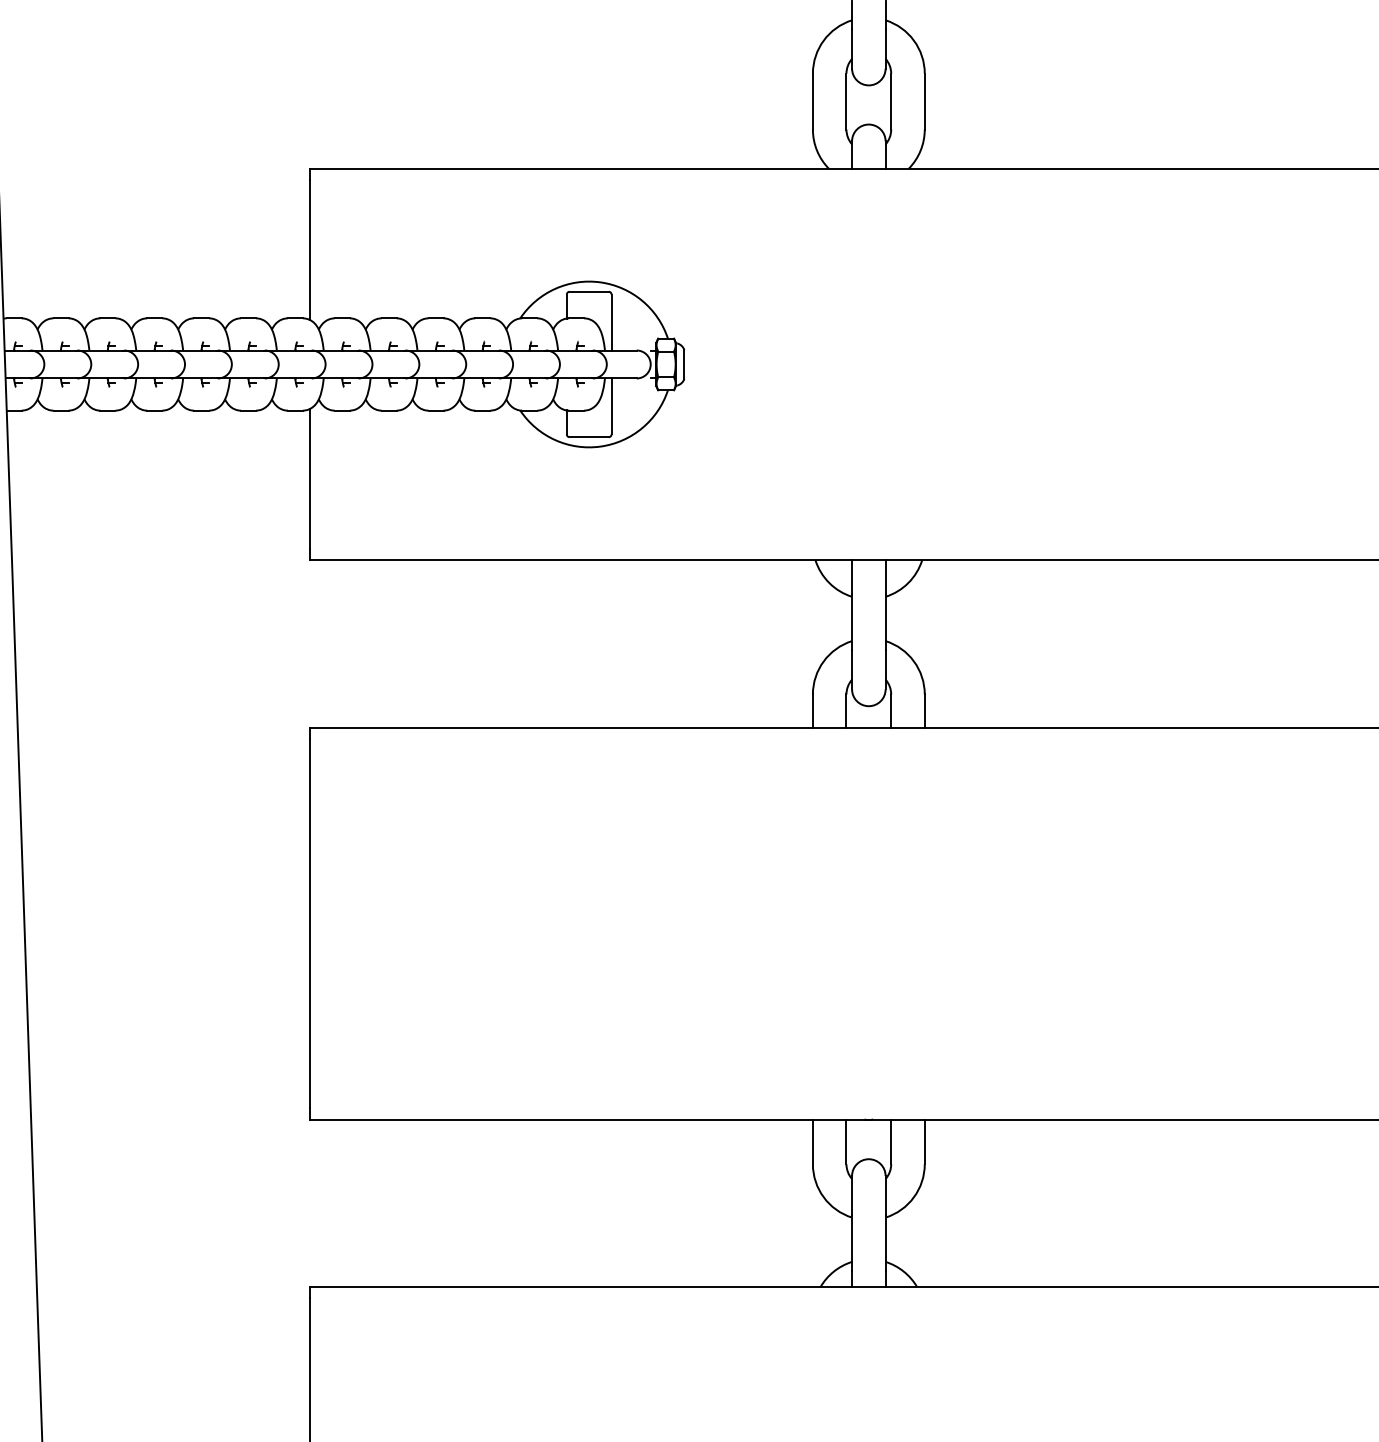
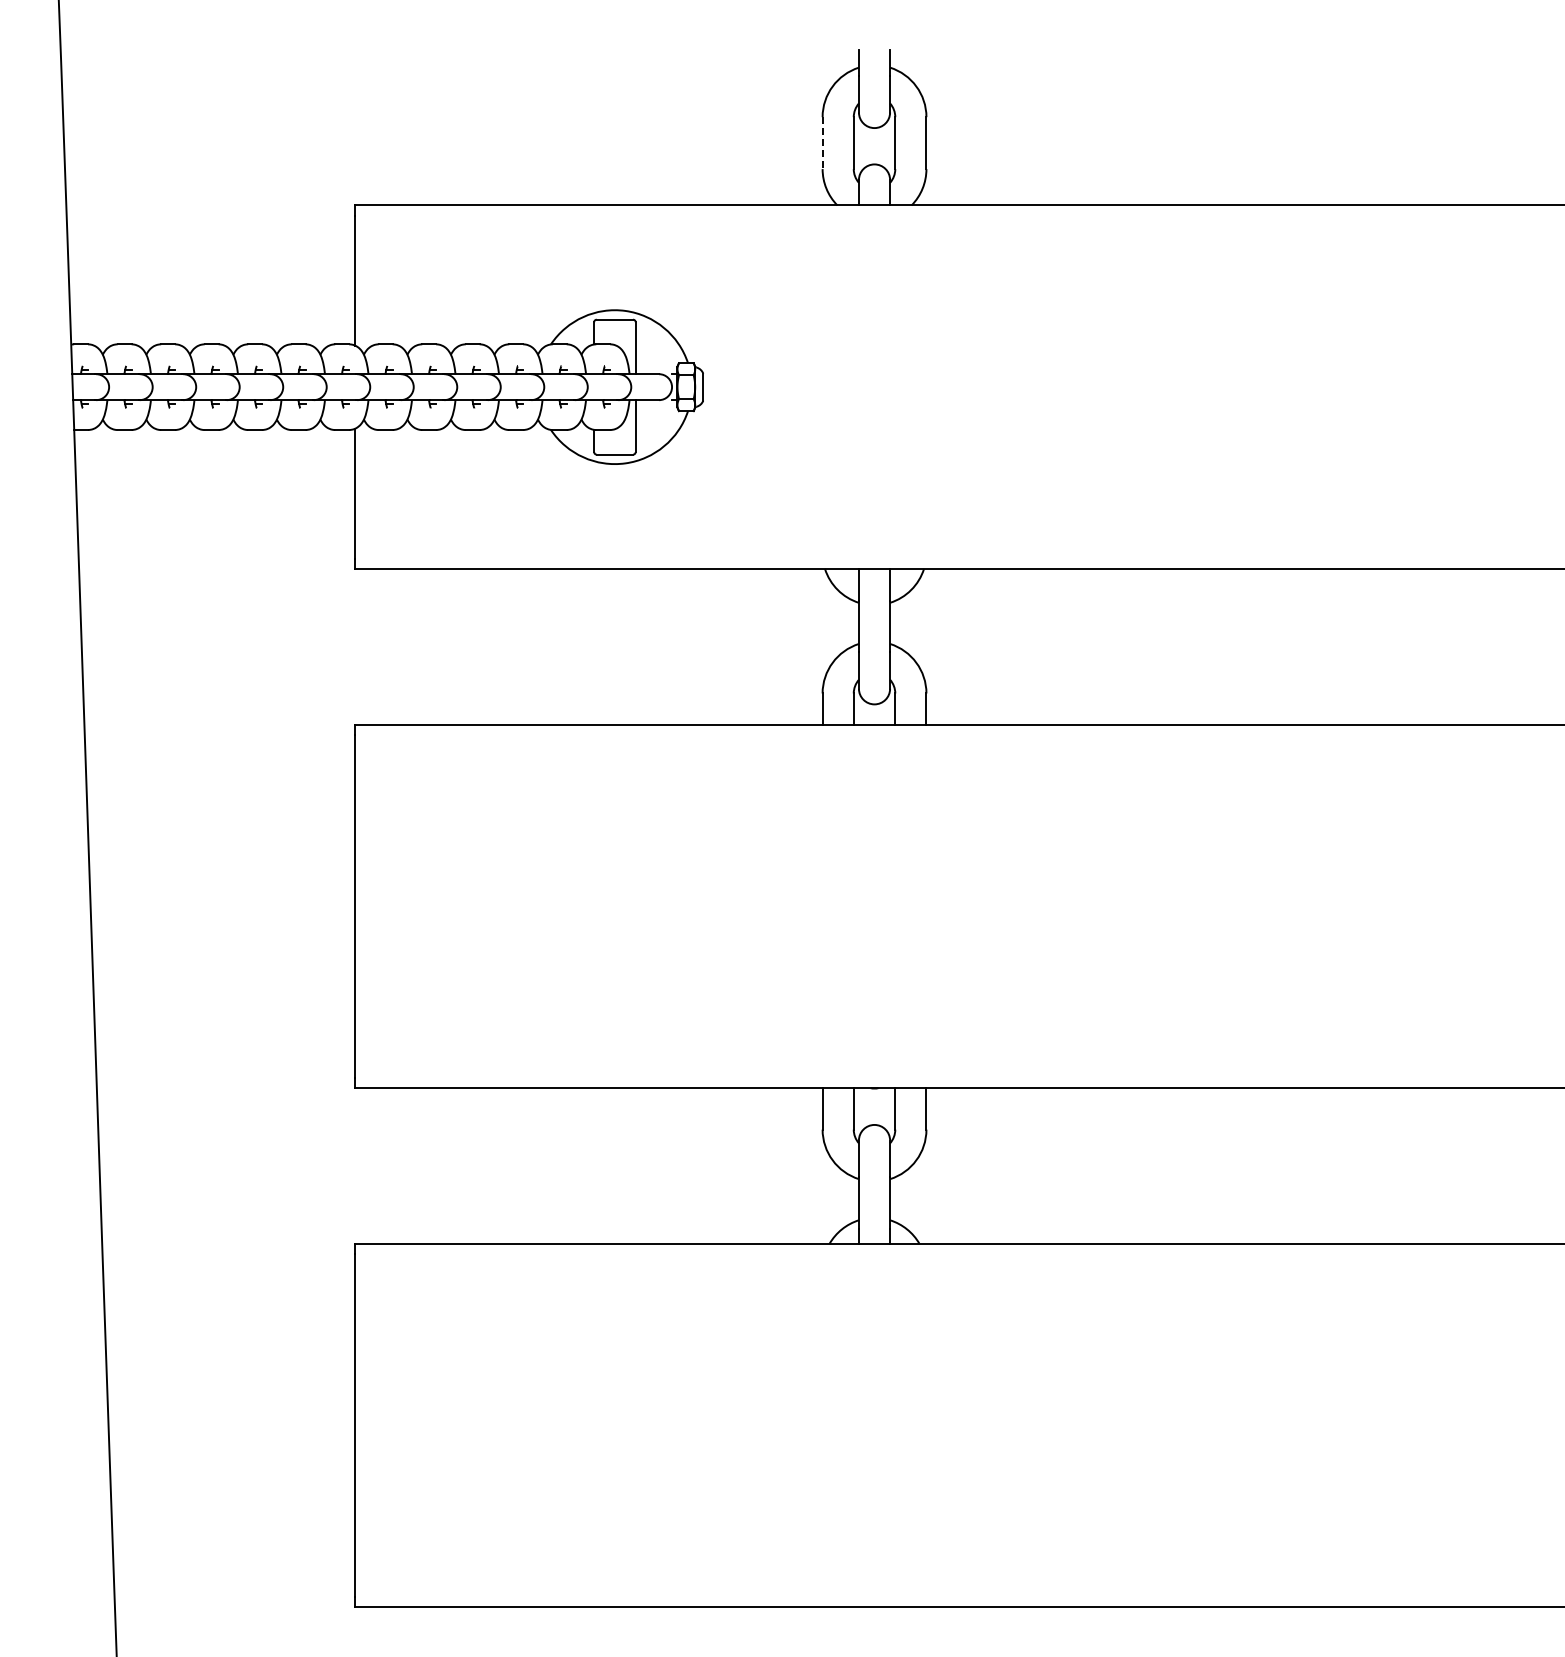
line: (812, 102) -> (822, 143), solid -> dashed

